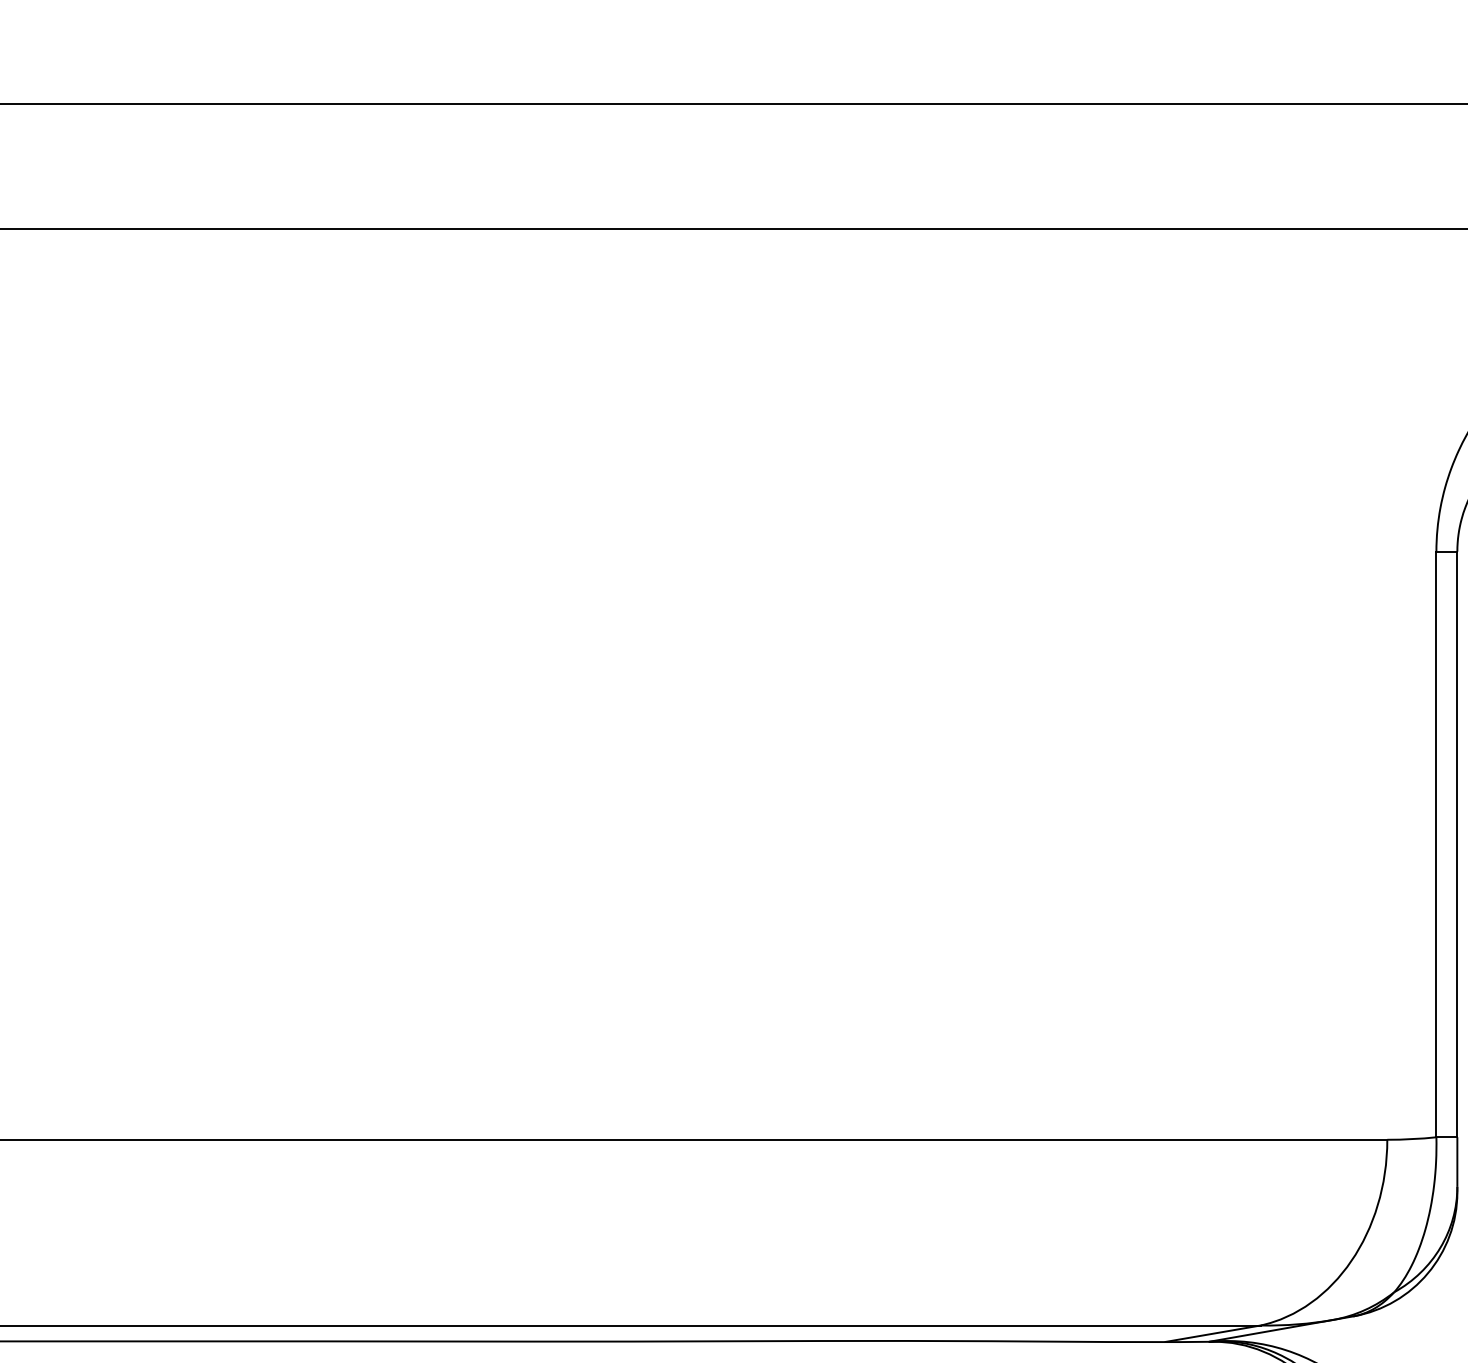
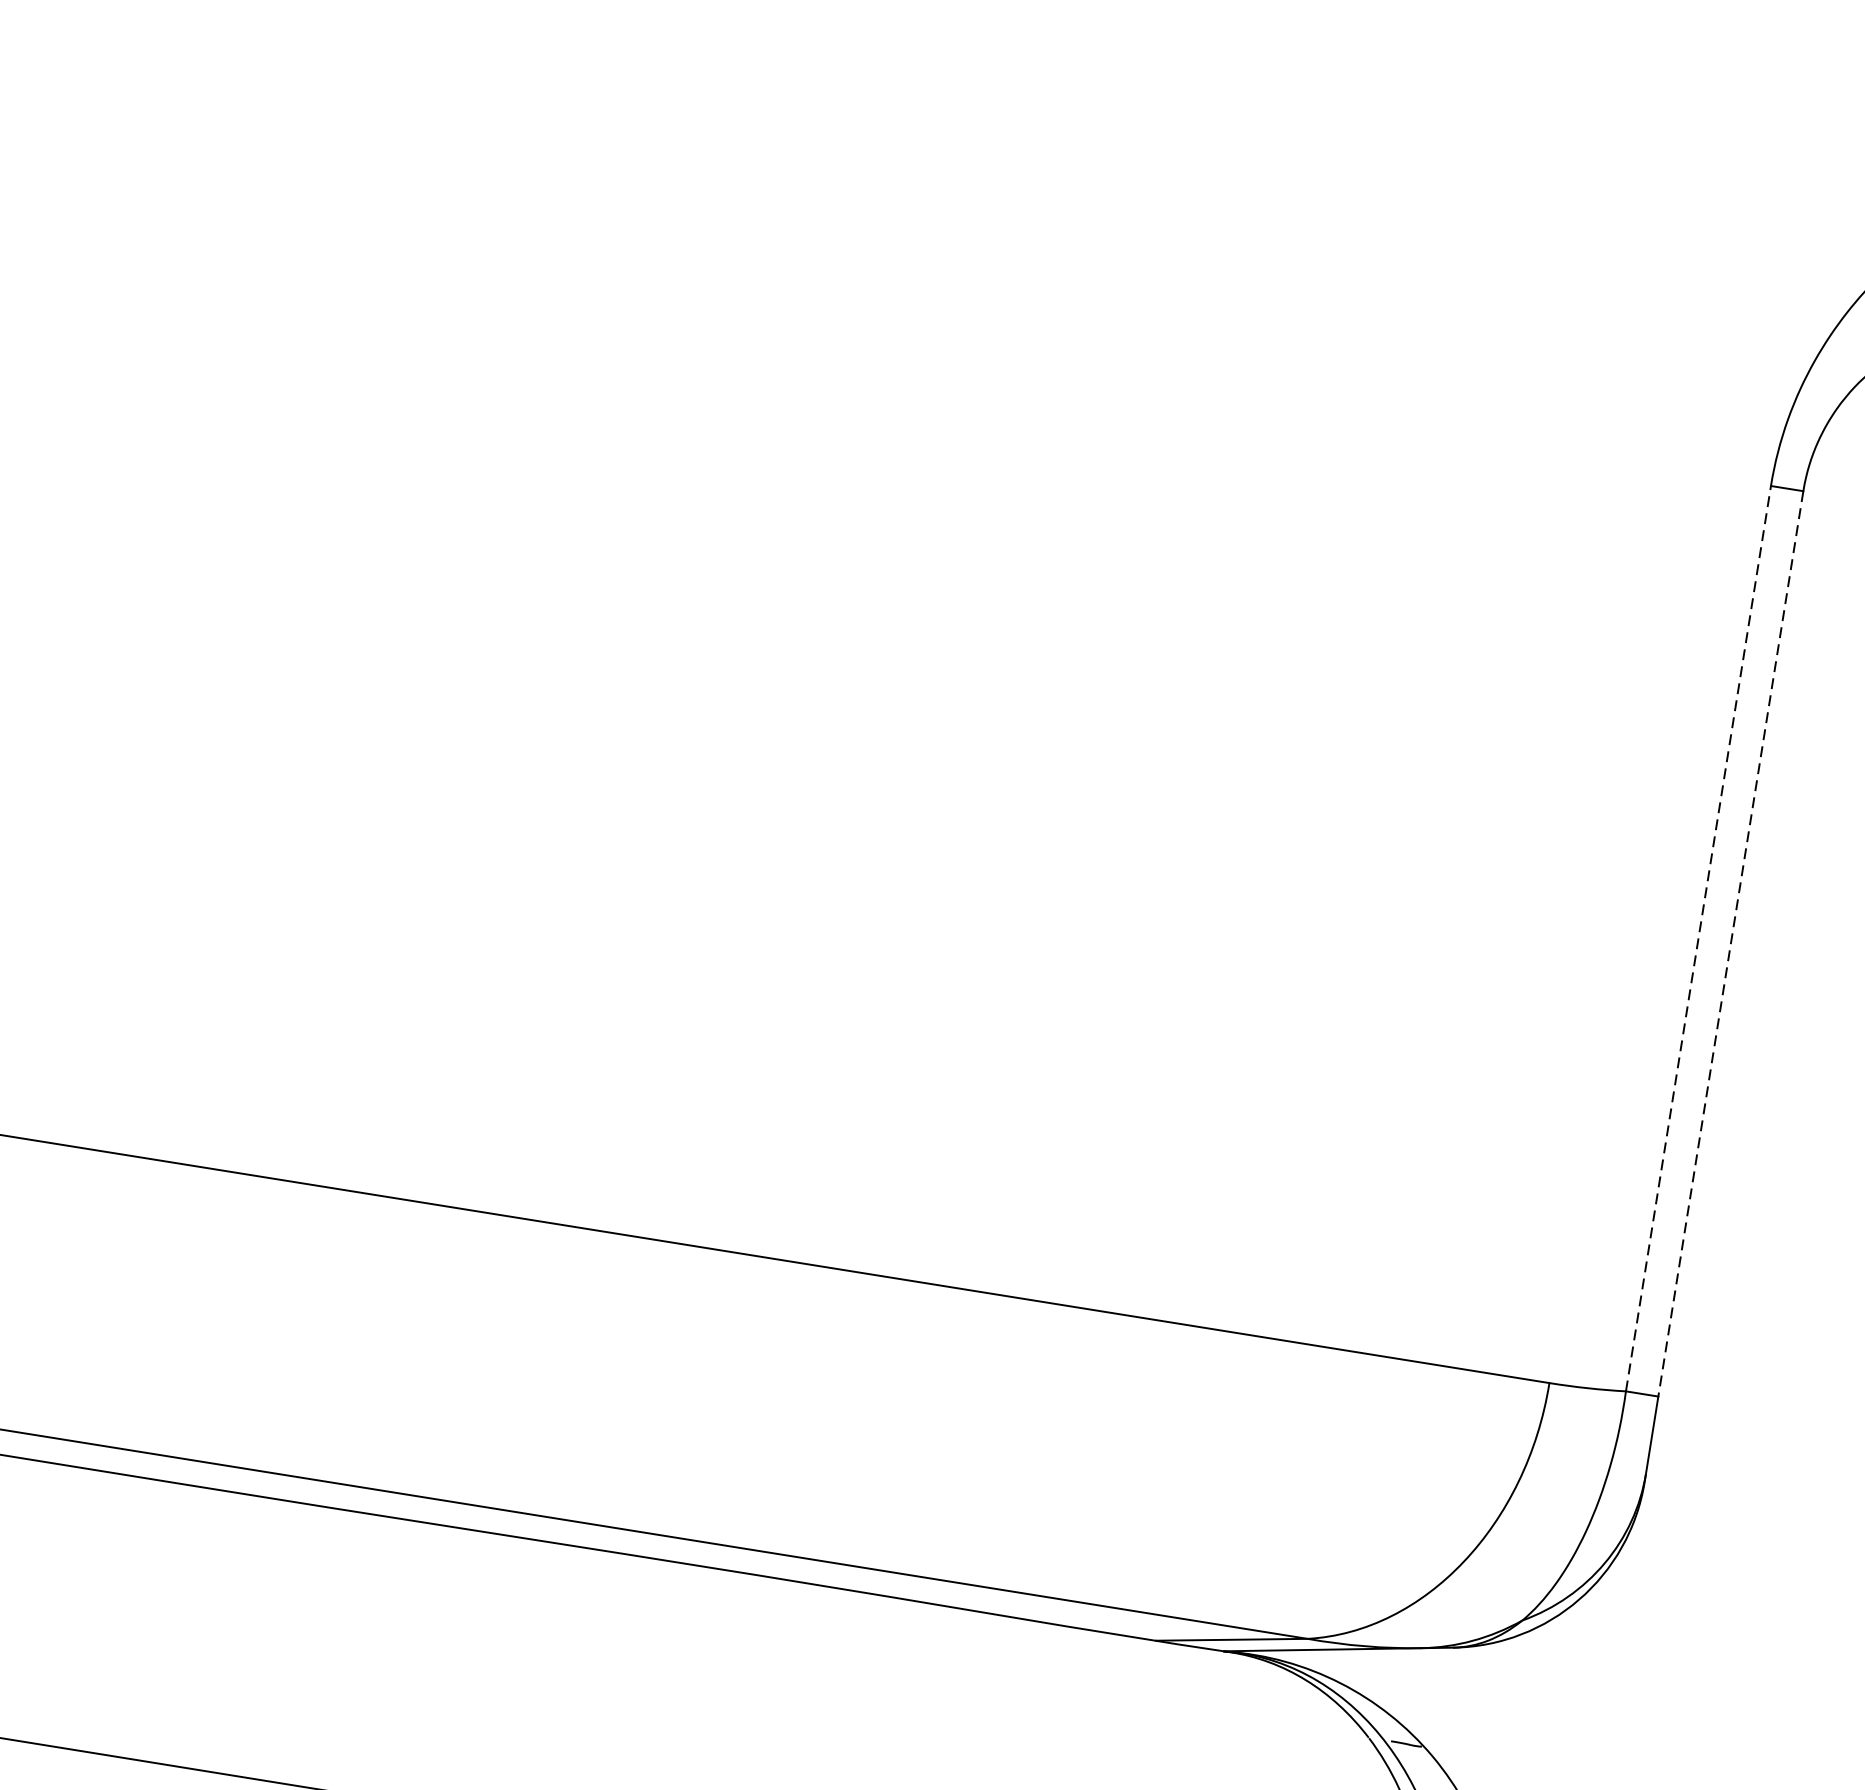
line: (1436, 844) -> (1698, 938), solid -> dashed
line: (1457, 844) -> (1731, 943), solid -> dashed

